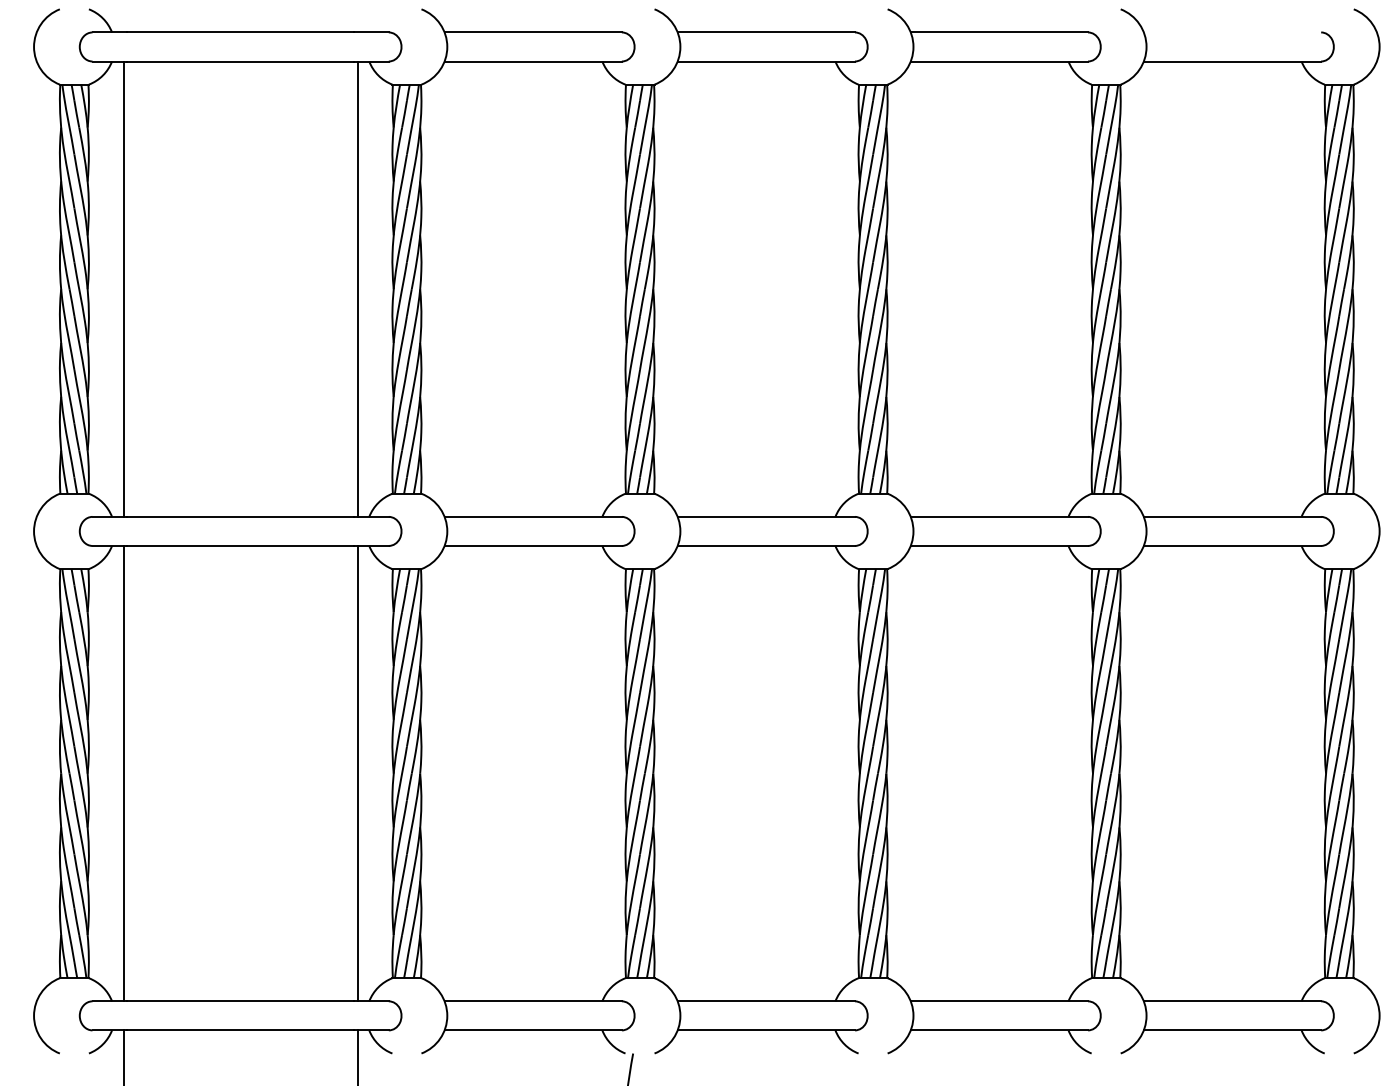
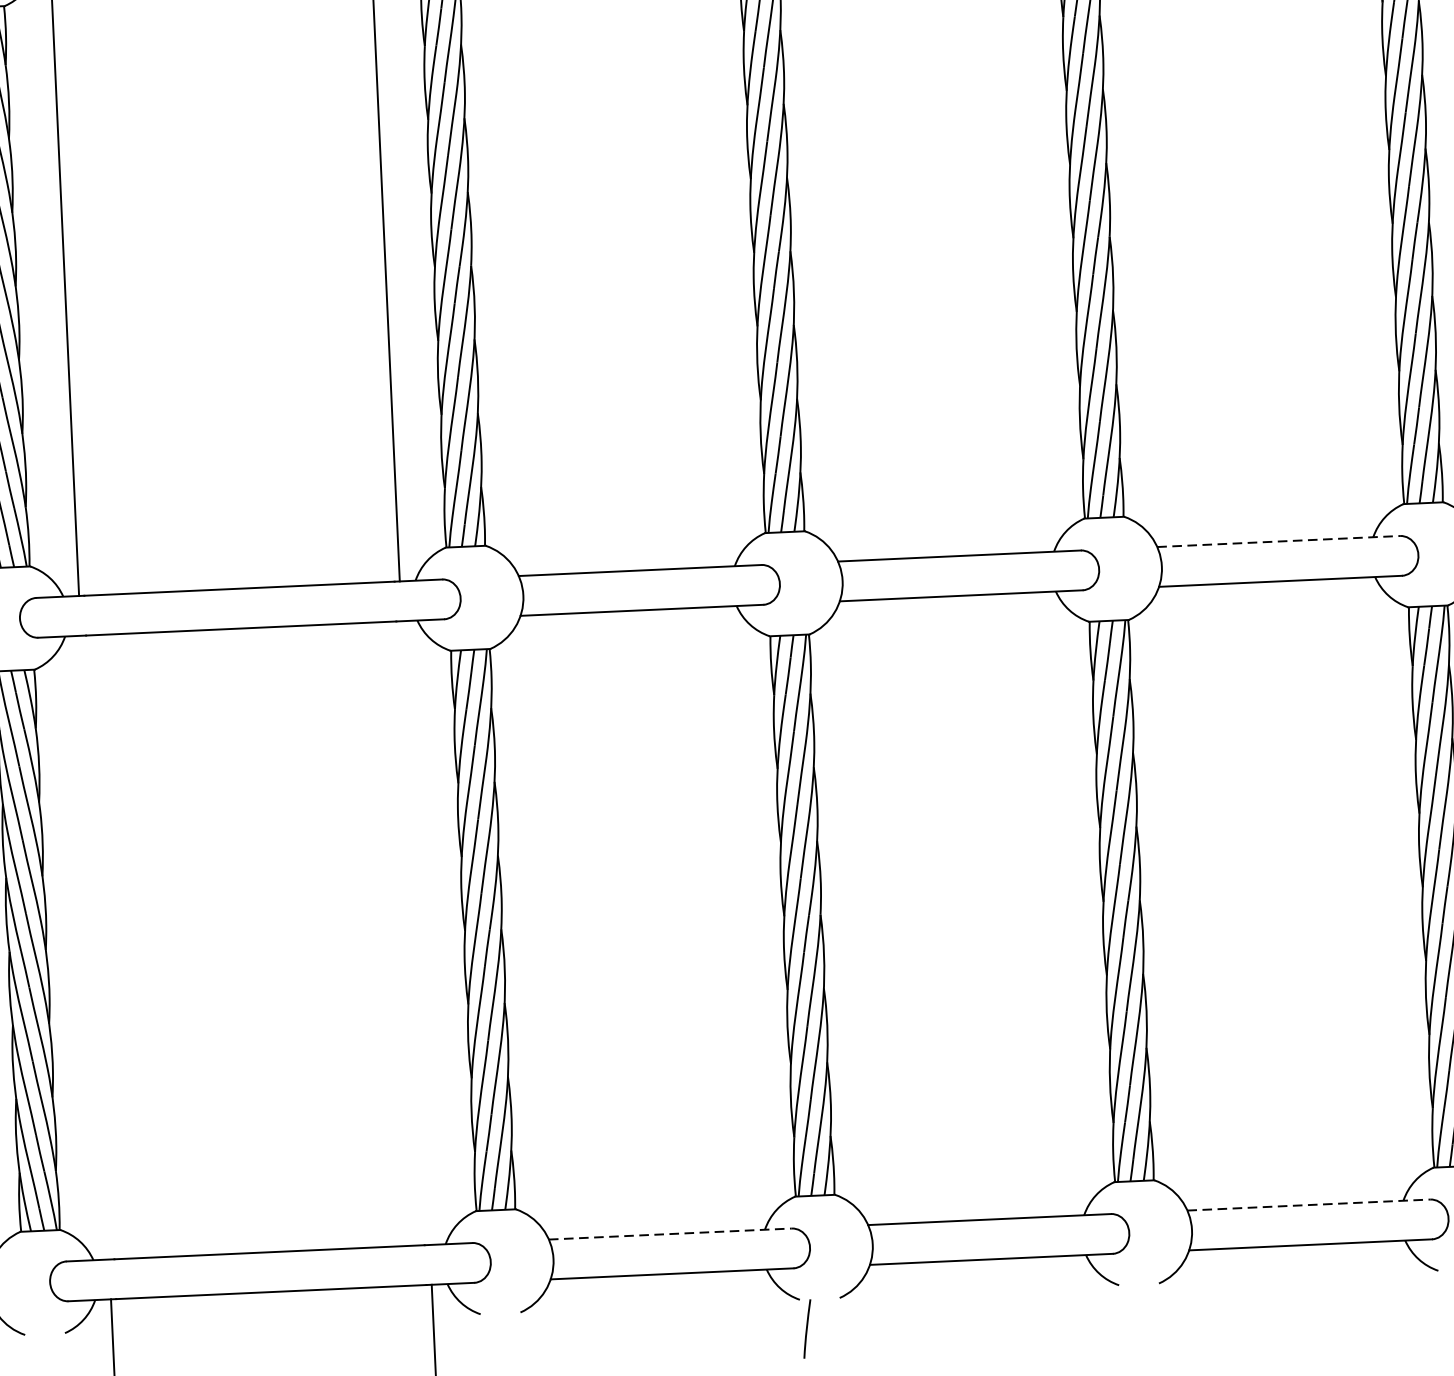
line: (999, 516) -> (1278, 540), solid -> dashed
line: (123, 773) -> (94, 947), removed
line: (357, 773) -> (415, 932), removed
line: (533, 1001) -> (670, 1234), solid -> dashed
line: (999, 1001) -> (1308, 1205), solid -> dashed

